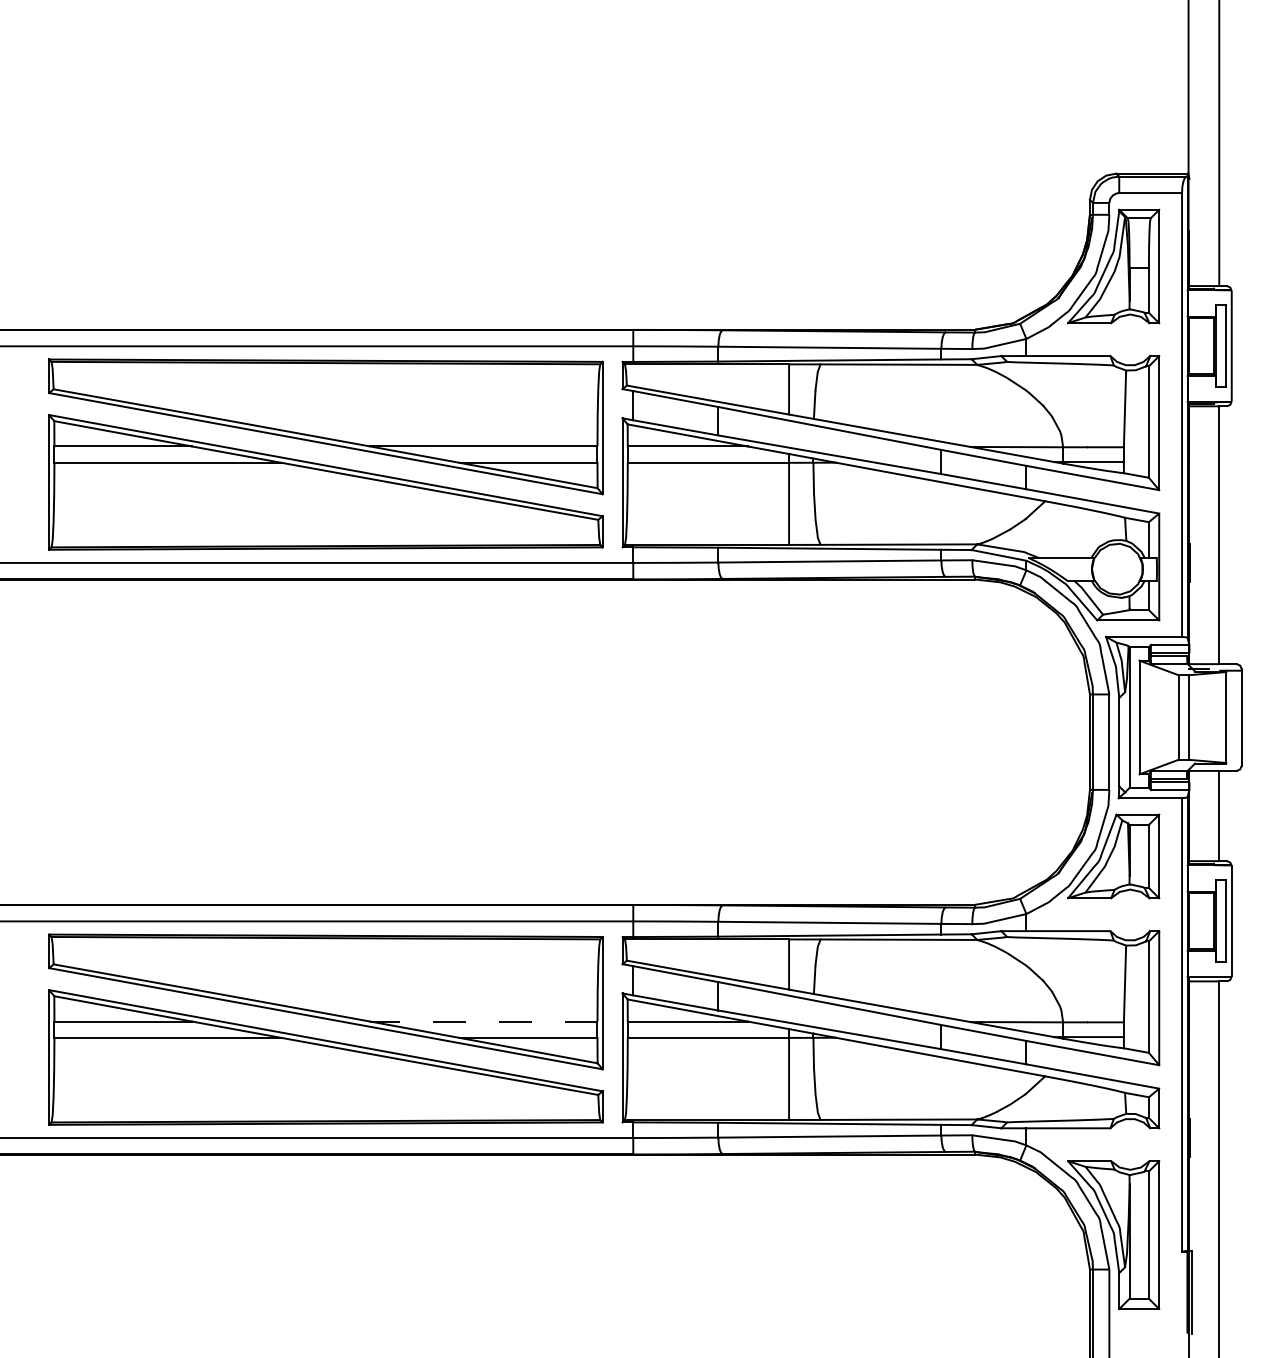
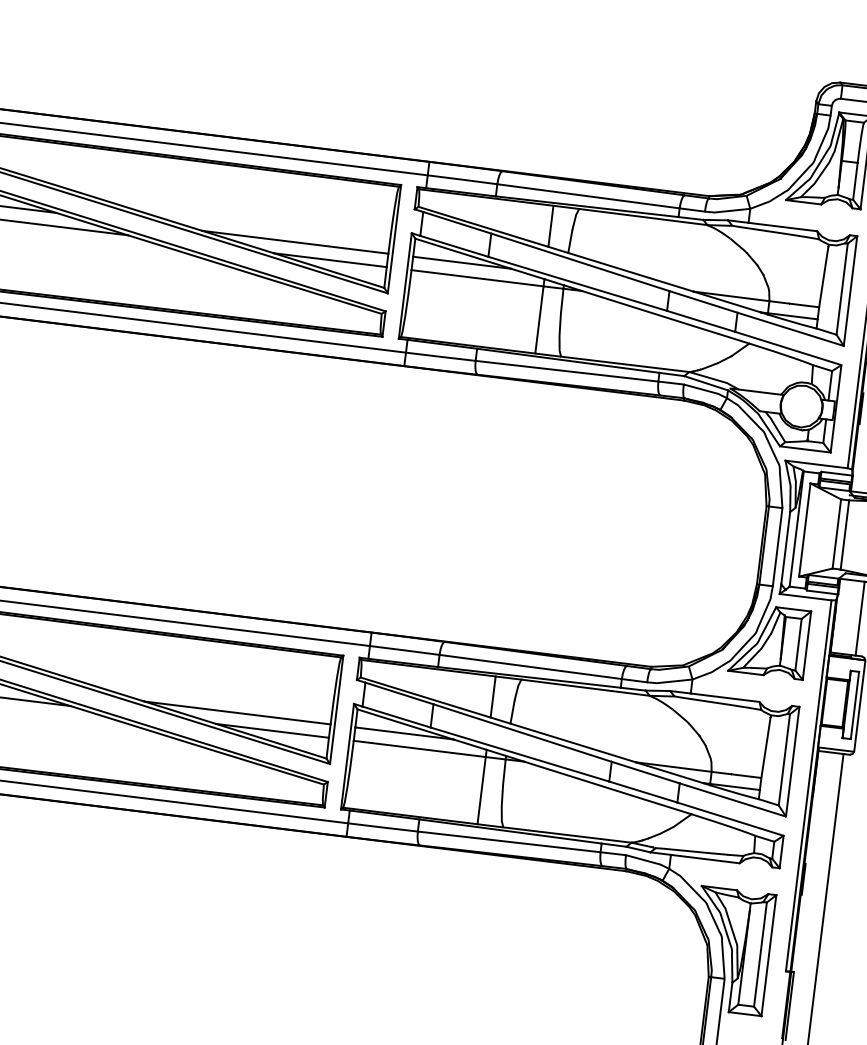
line: (483, 1021) -> (237, 712), dashed -> solid

